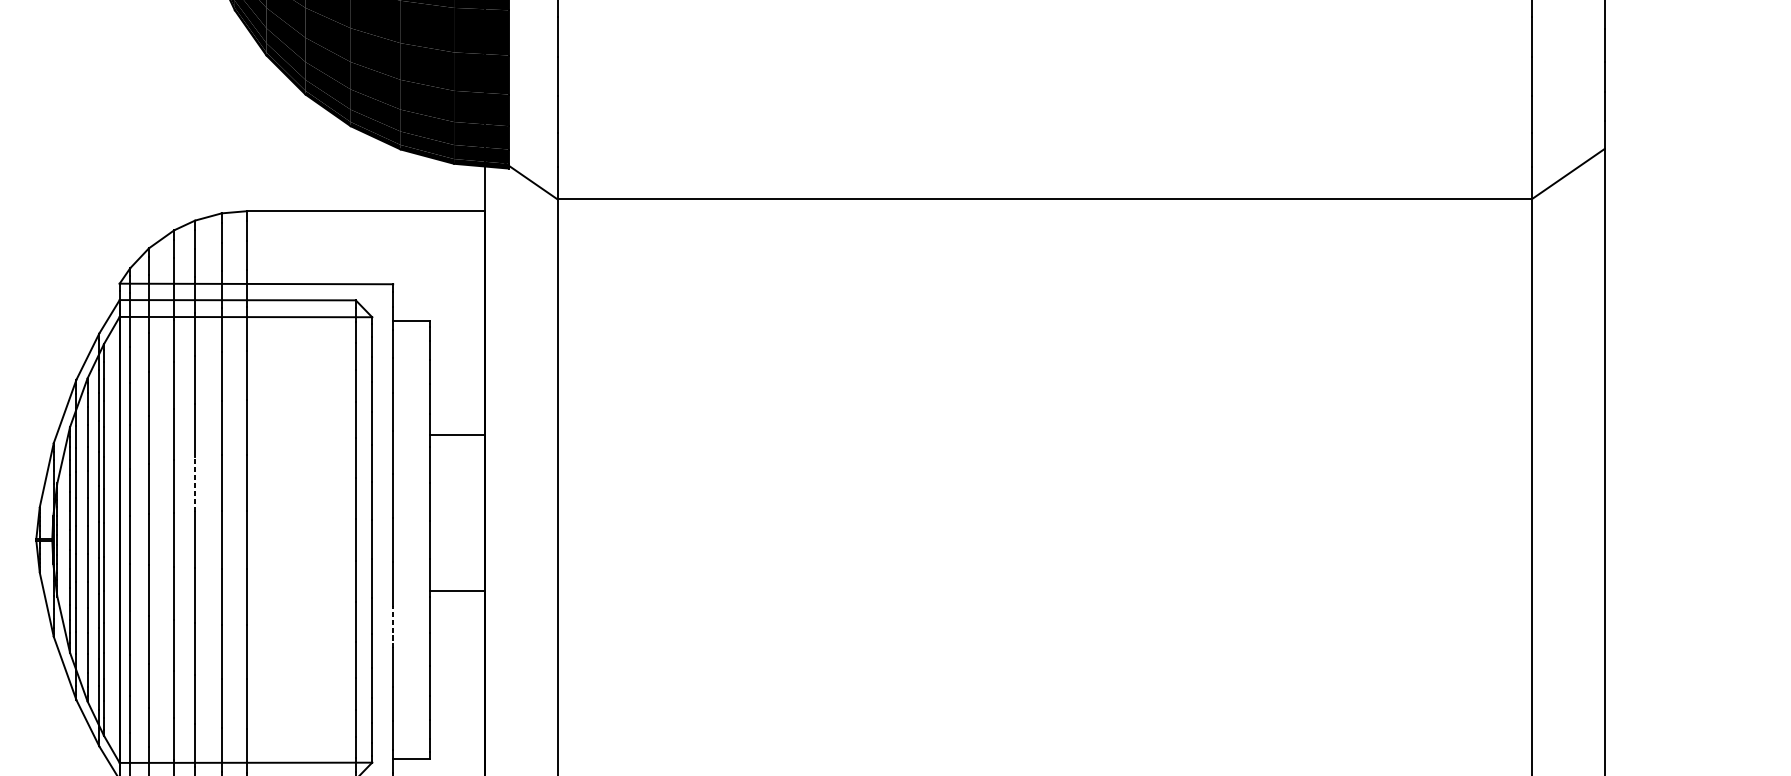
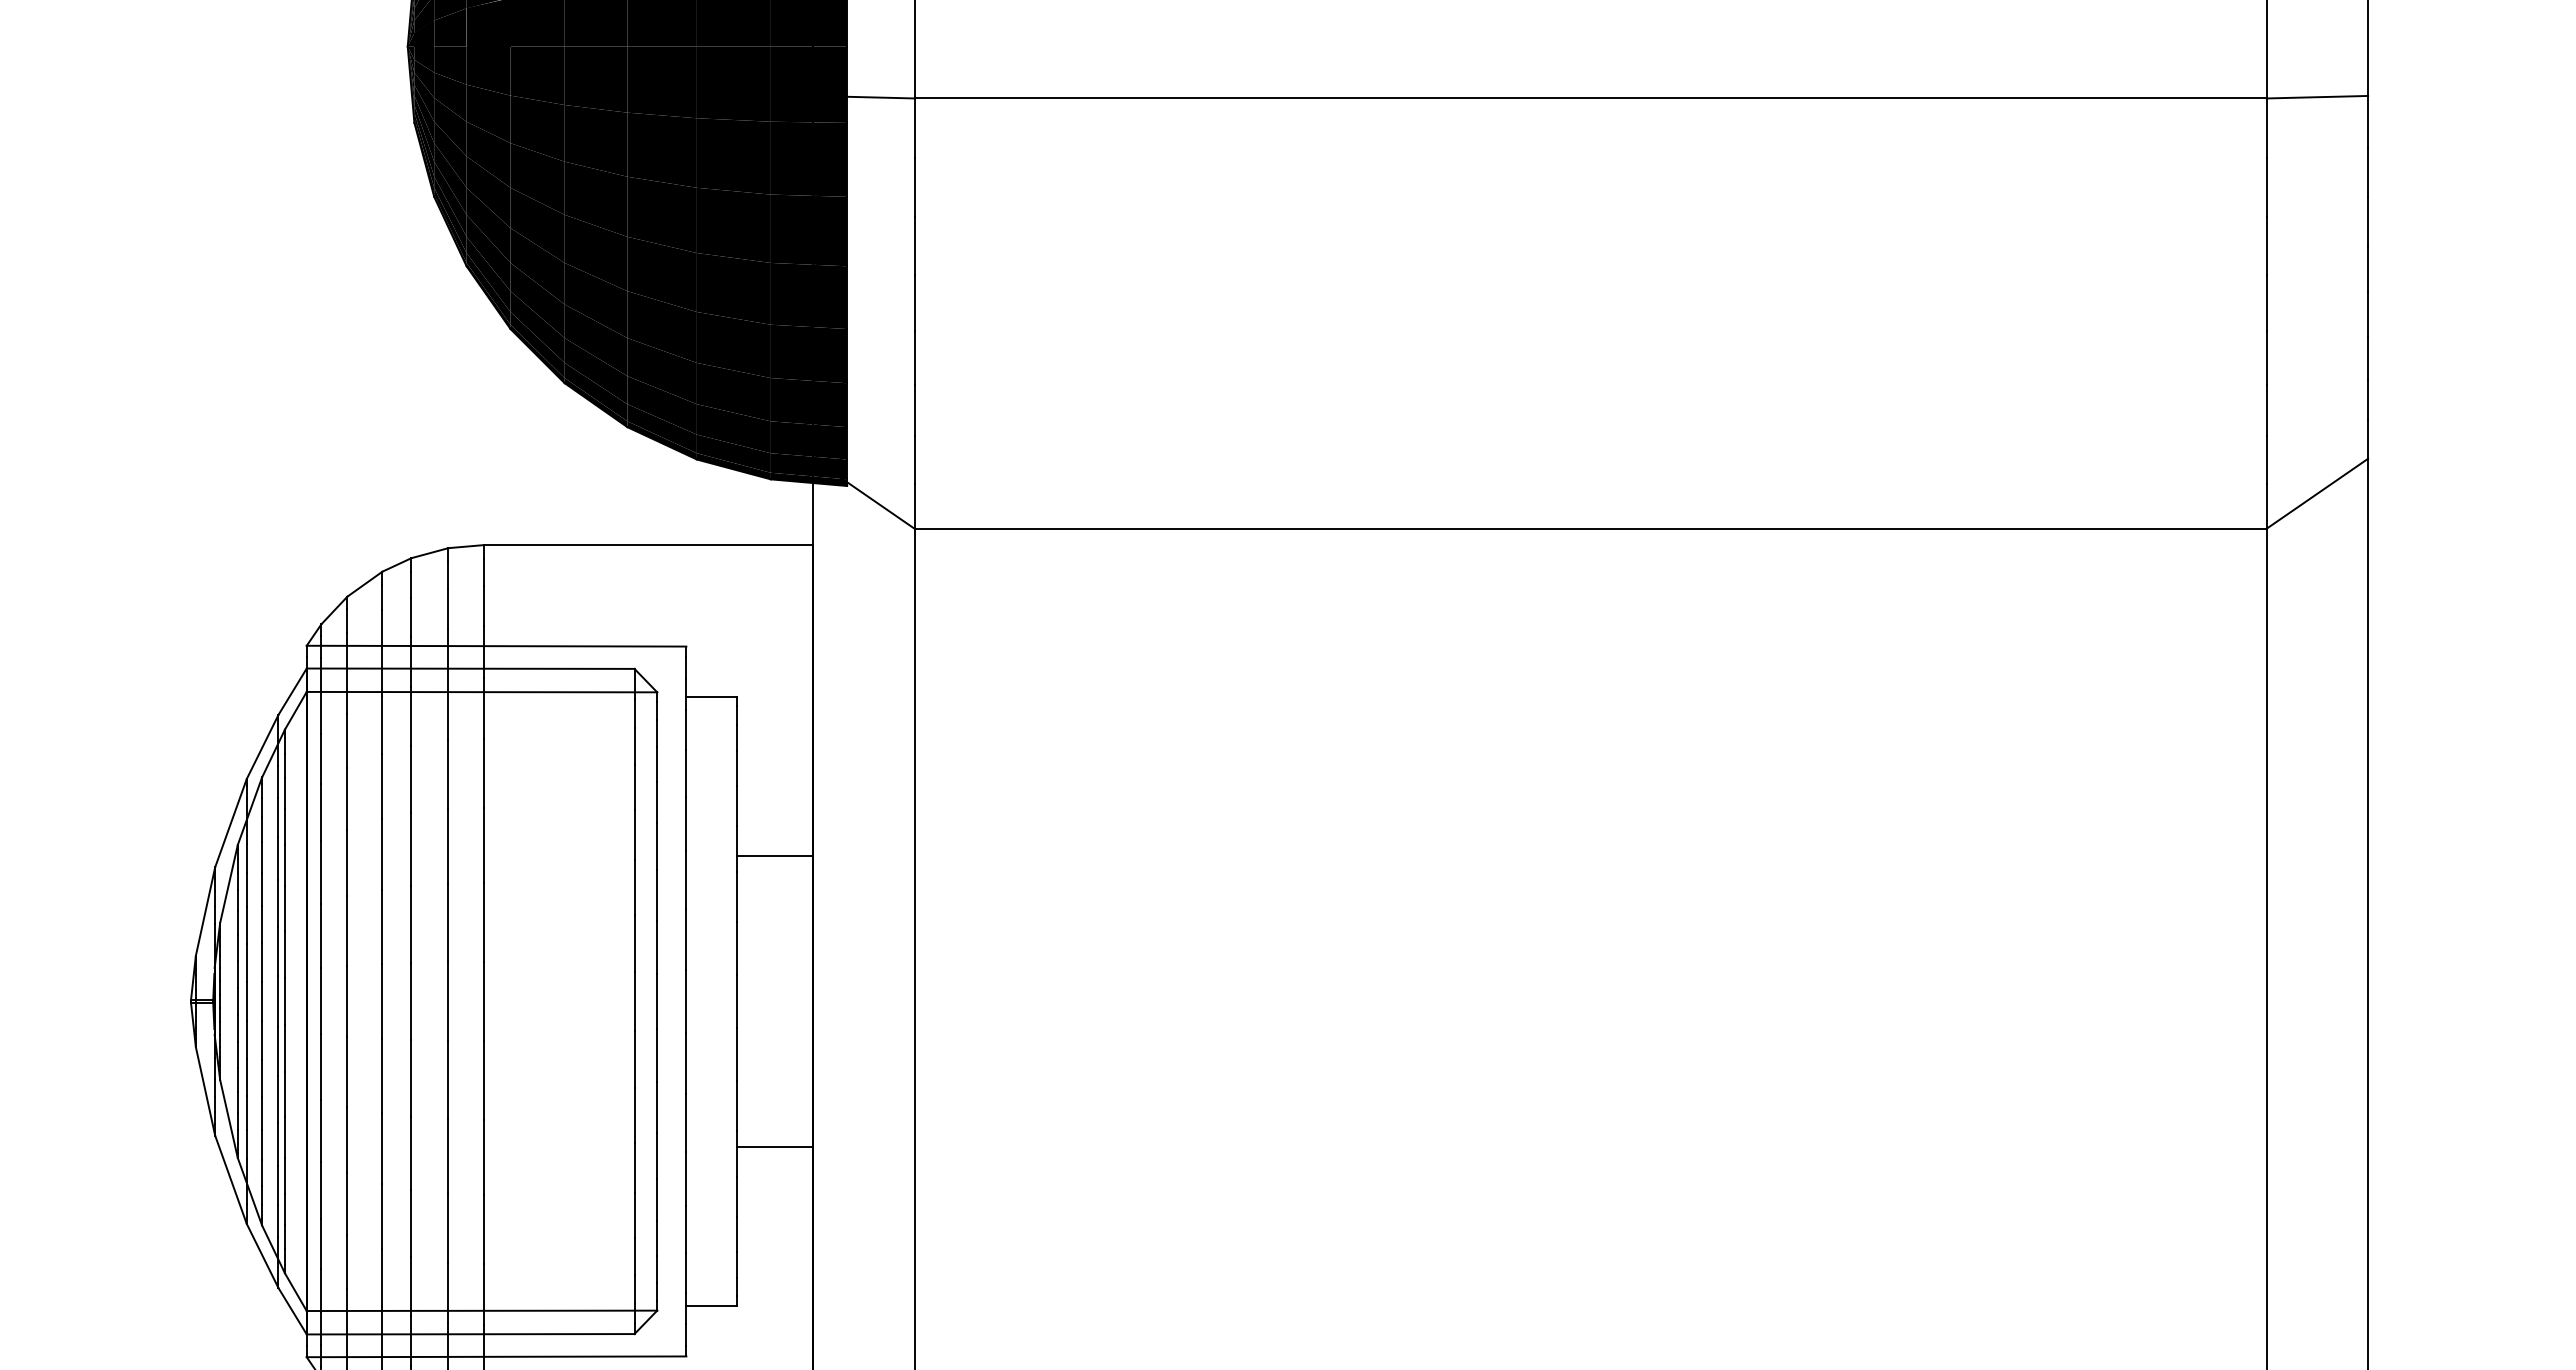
line: (195, 484) -> (411, 924), dashed -> solid
line: (457, 591) -> (775, 1146), moved
line: (393, 627) -> (686, 1122), dashed -> solid

